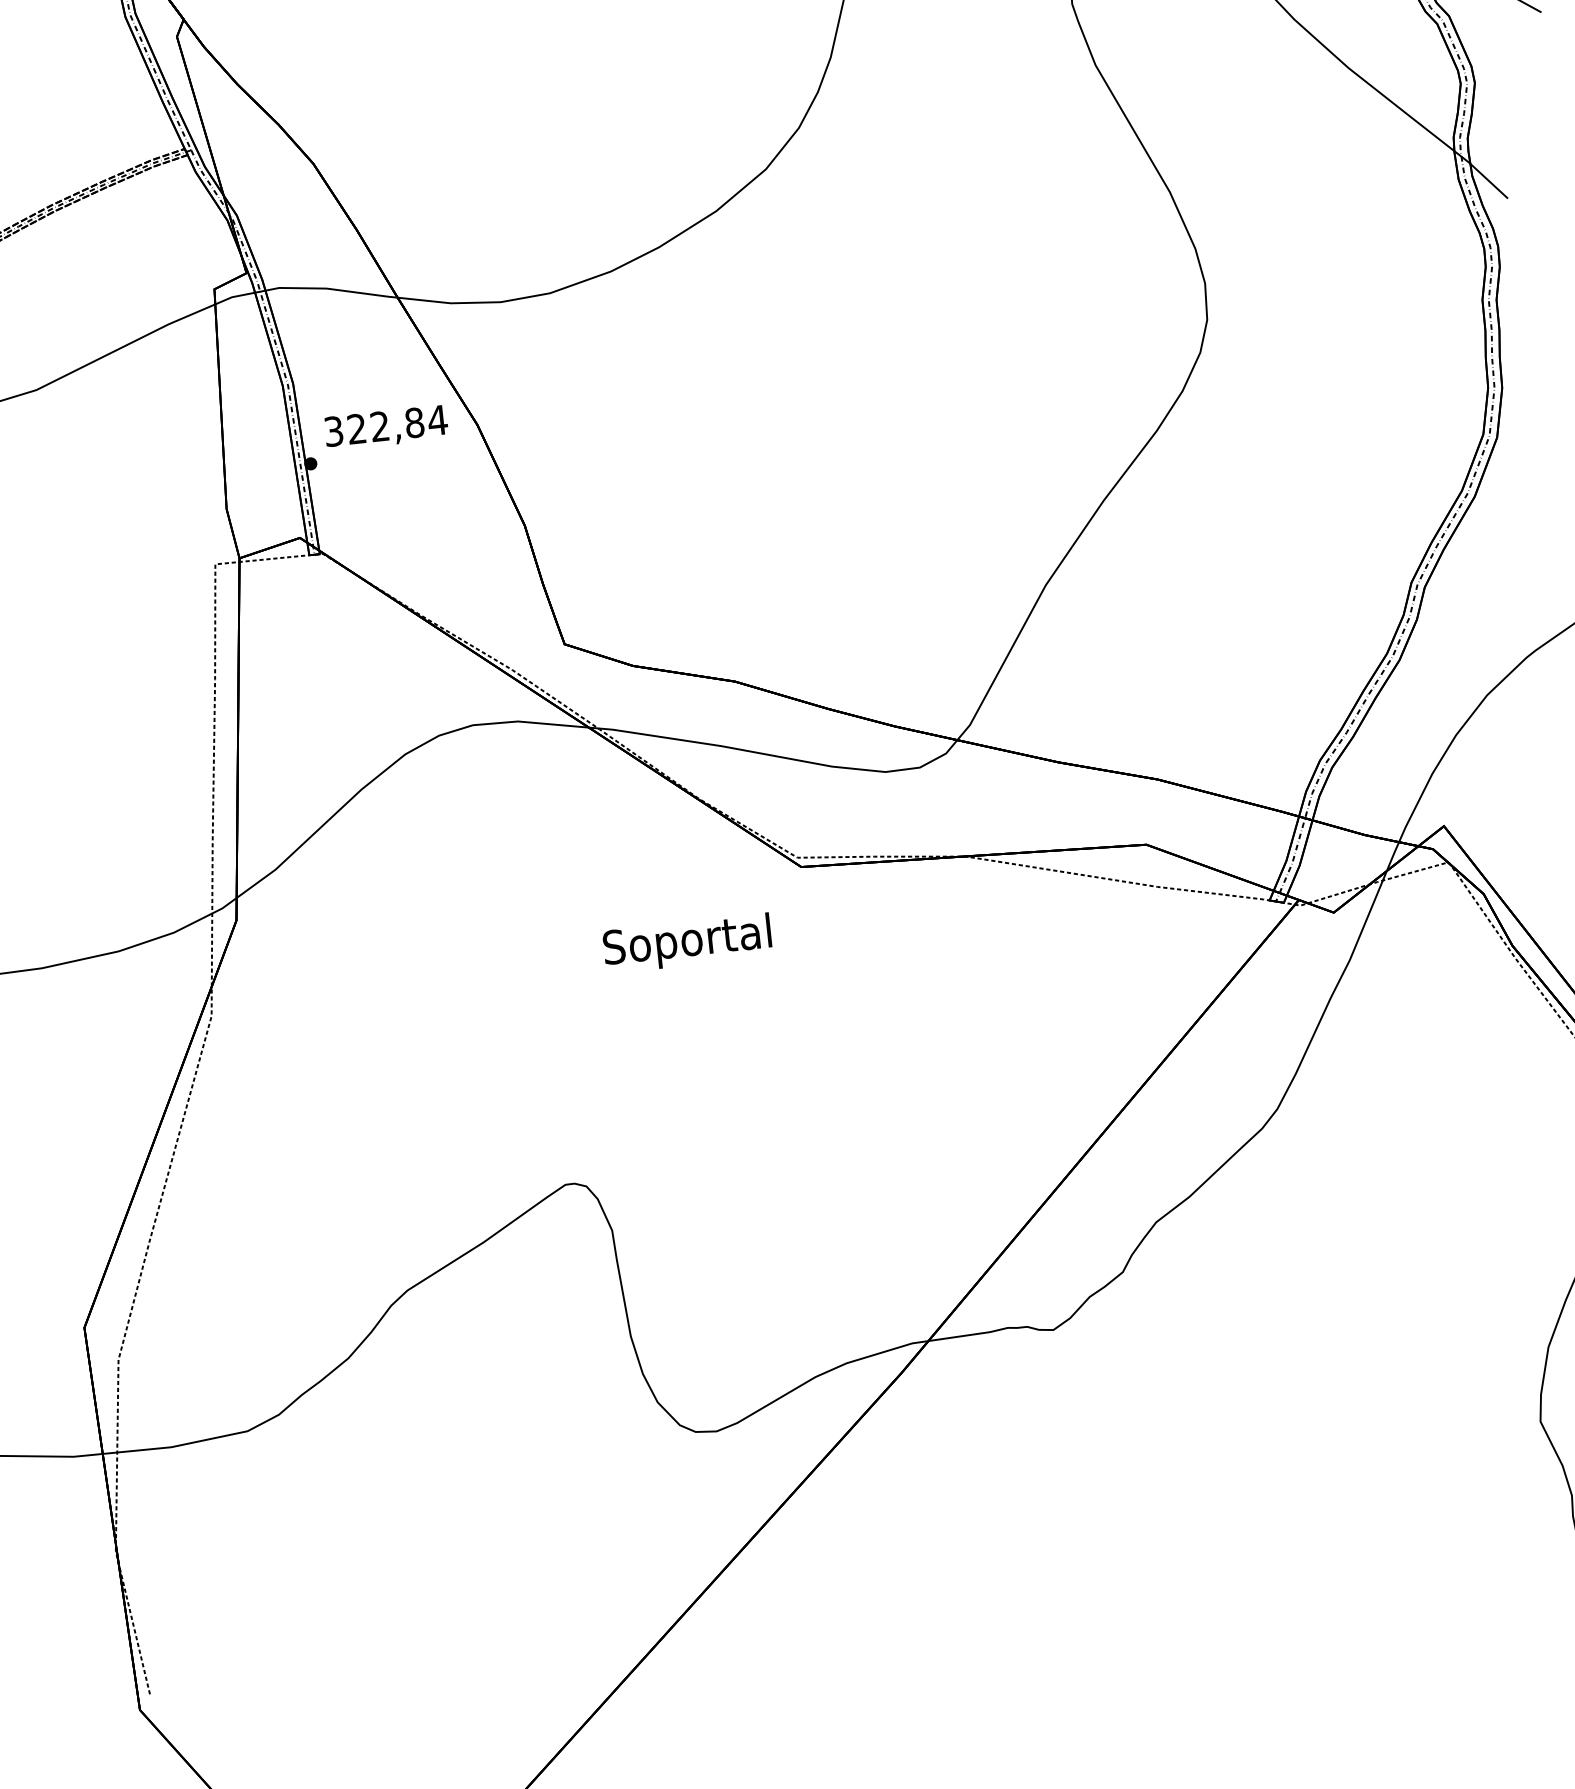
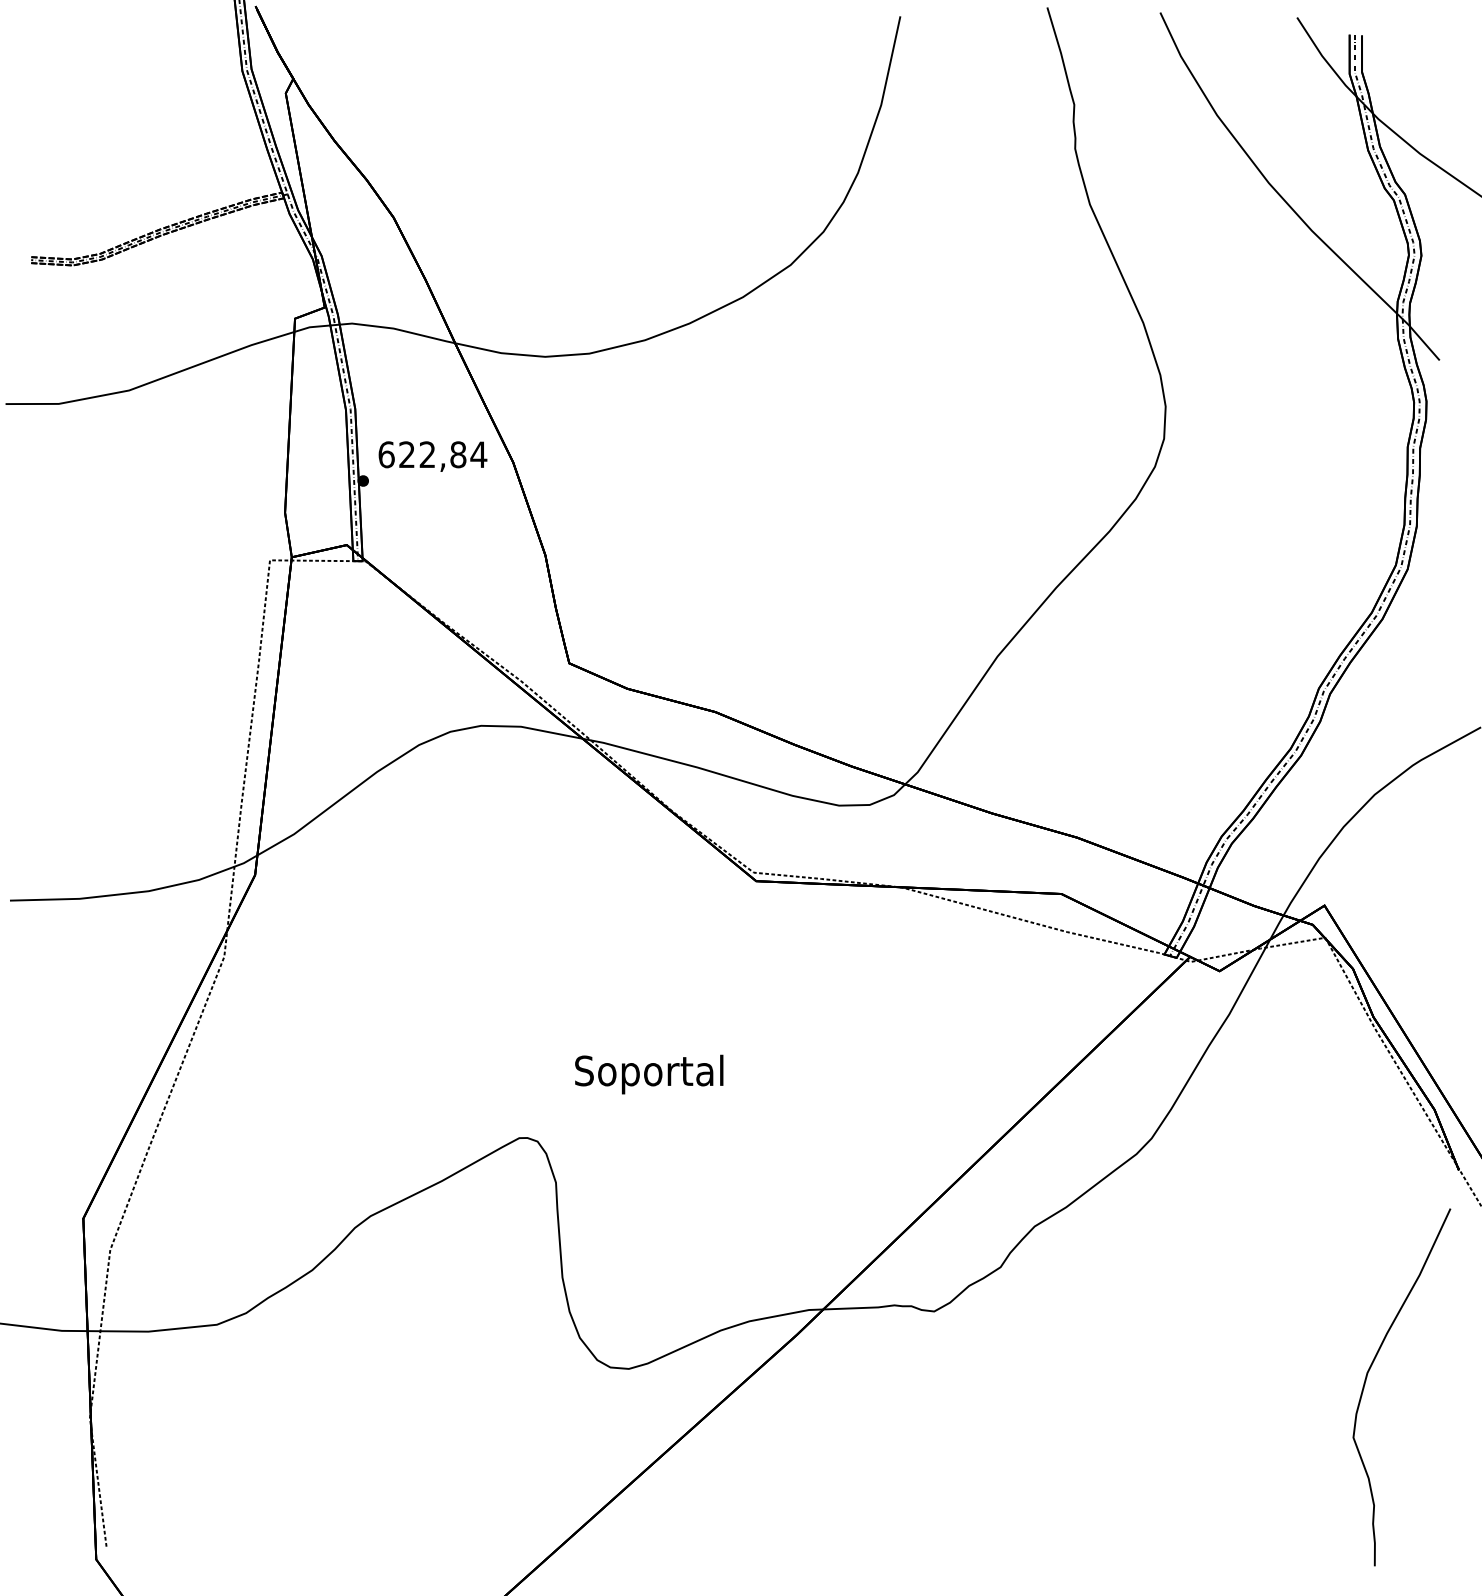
text: (333, 431) -> (386, 454), 322,84 -> 622,84
text: (687, 943) -> (649, 1074), moved

